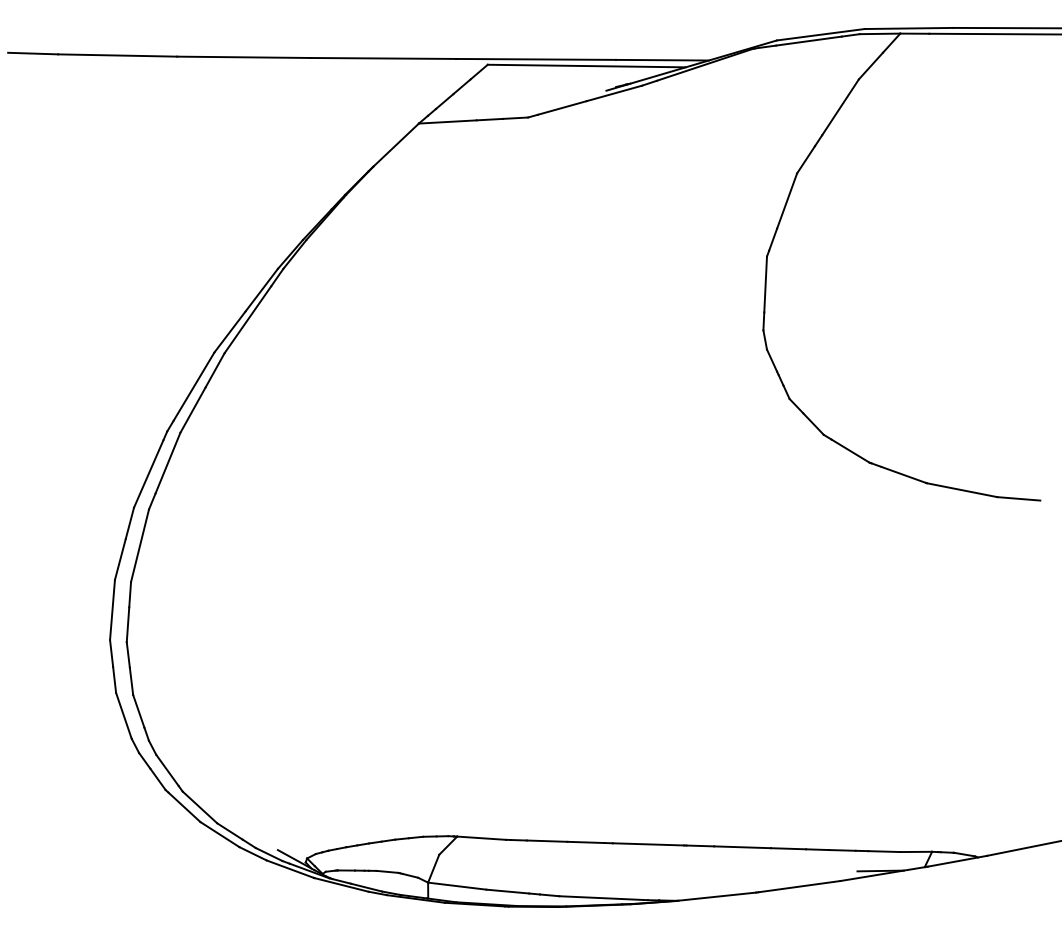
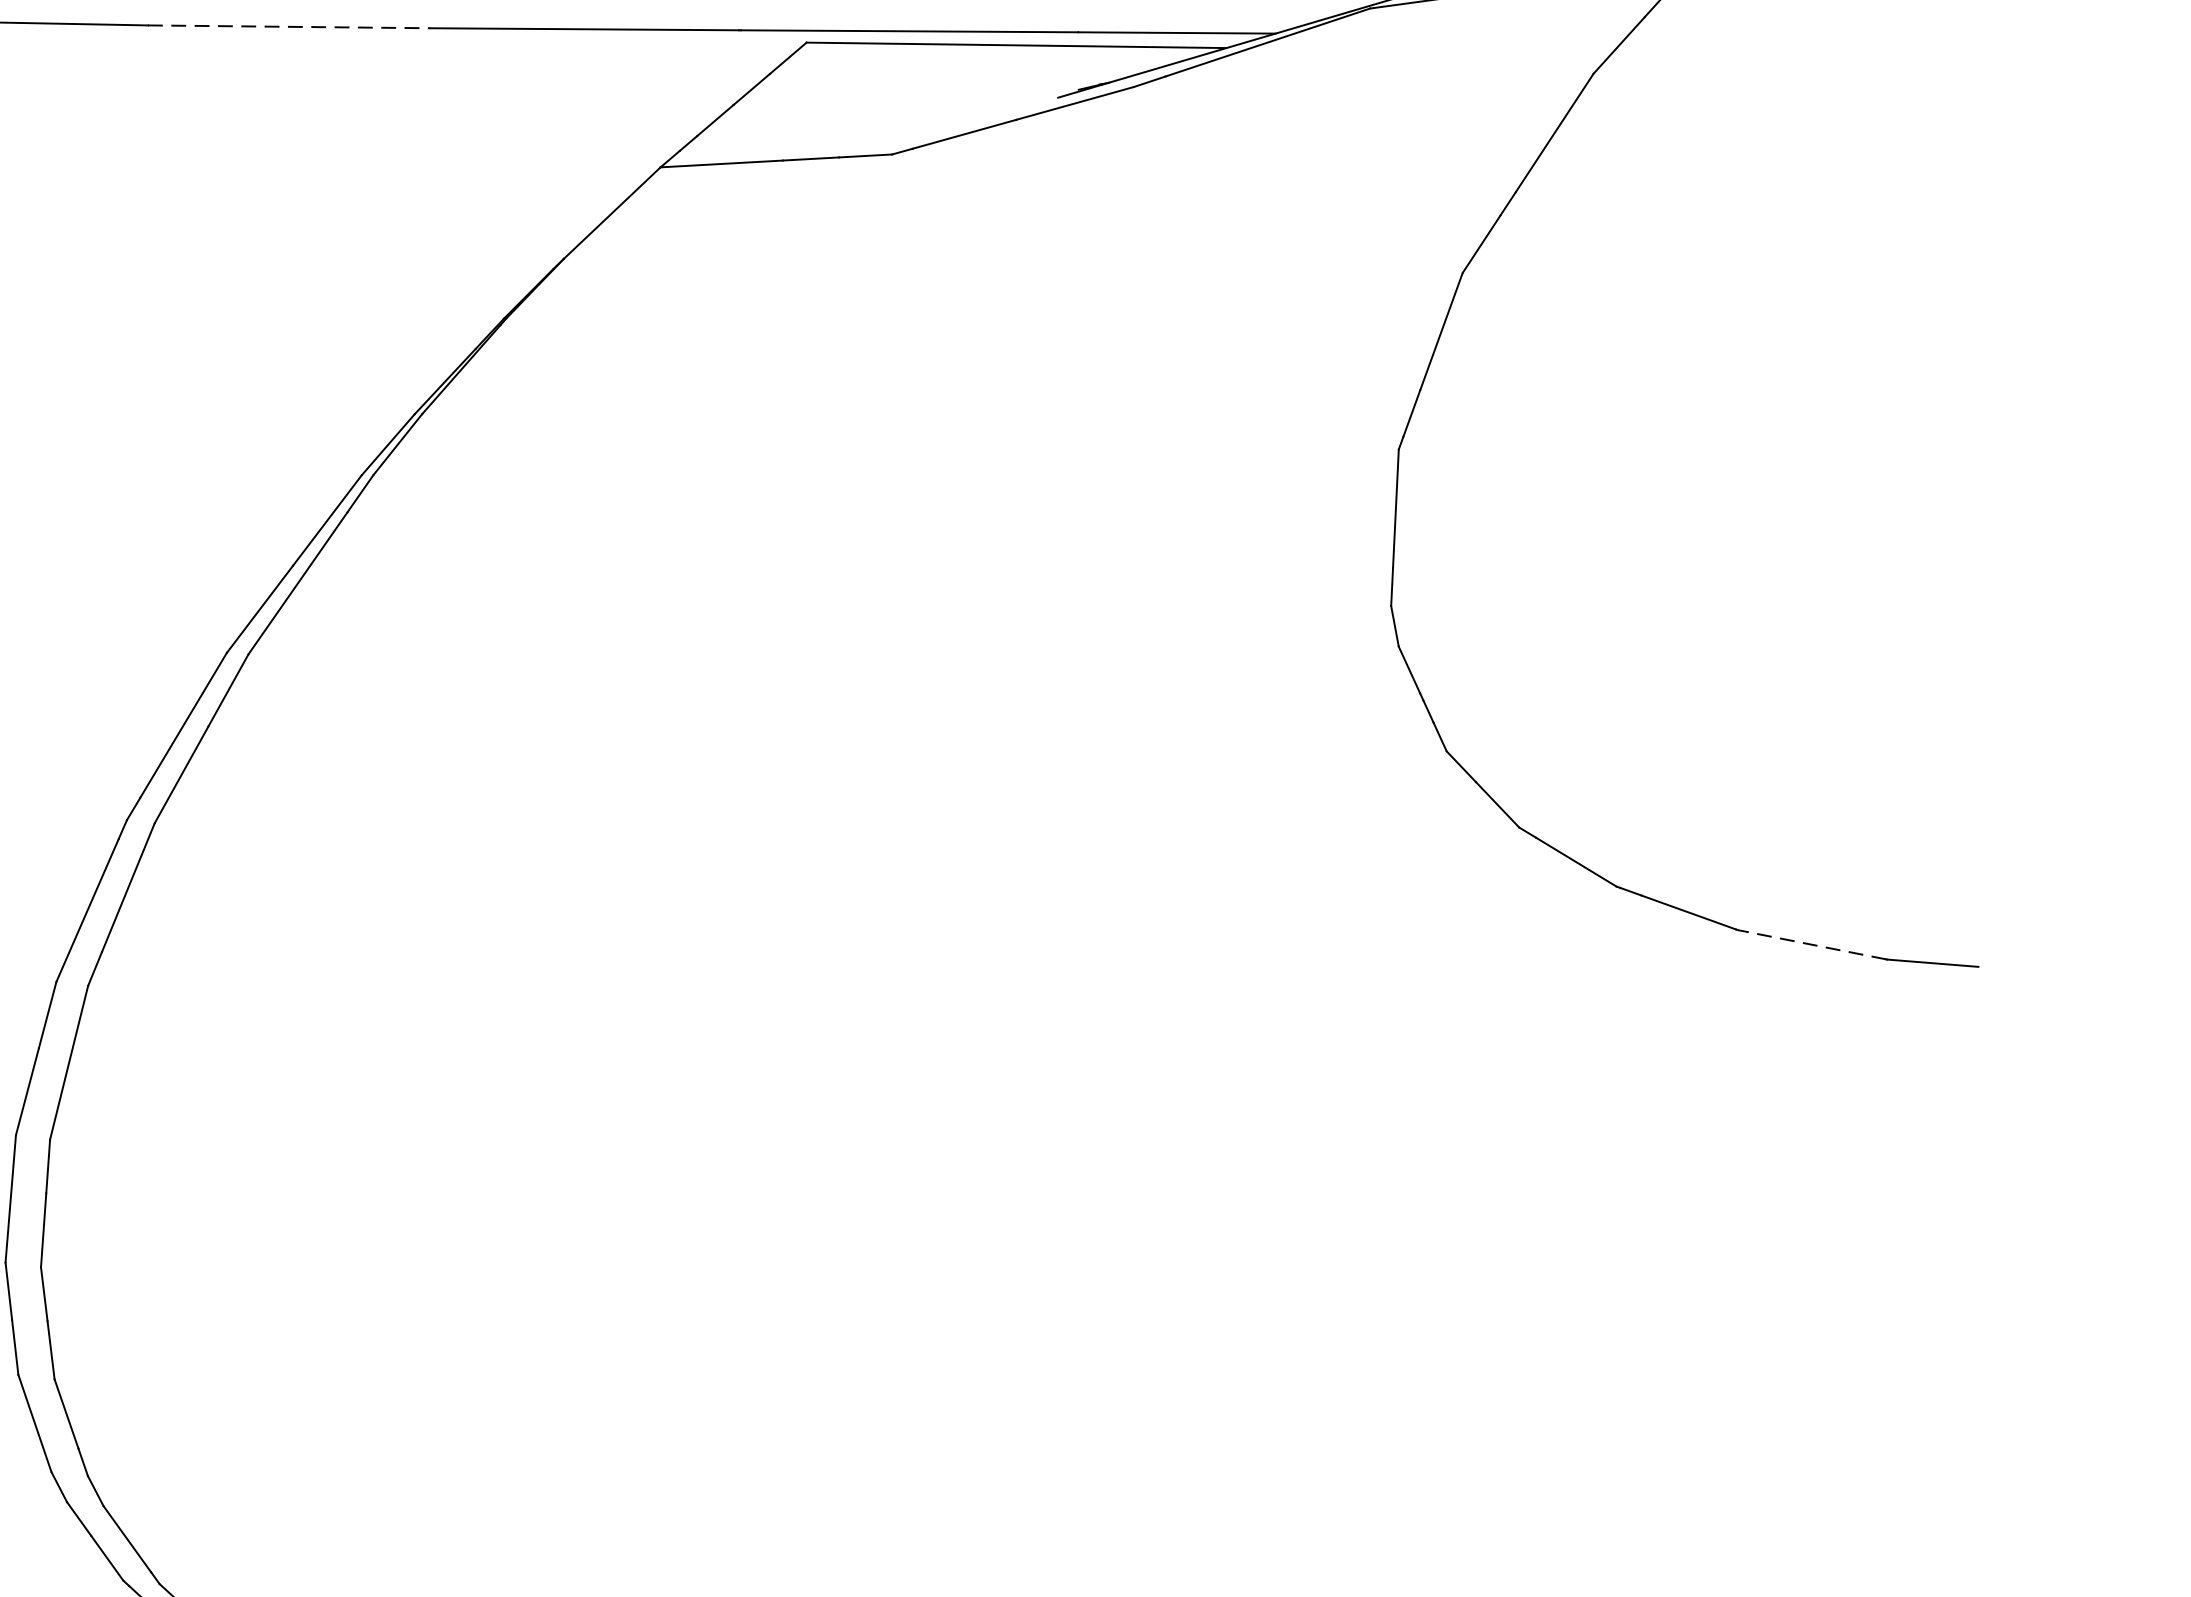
line: (243, 57) -> (288, 27), solid -> dashed
line: (961, 490) -> (1811, 945), solid -> dashed

